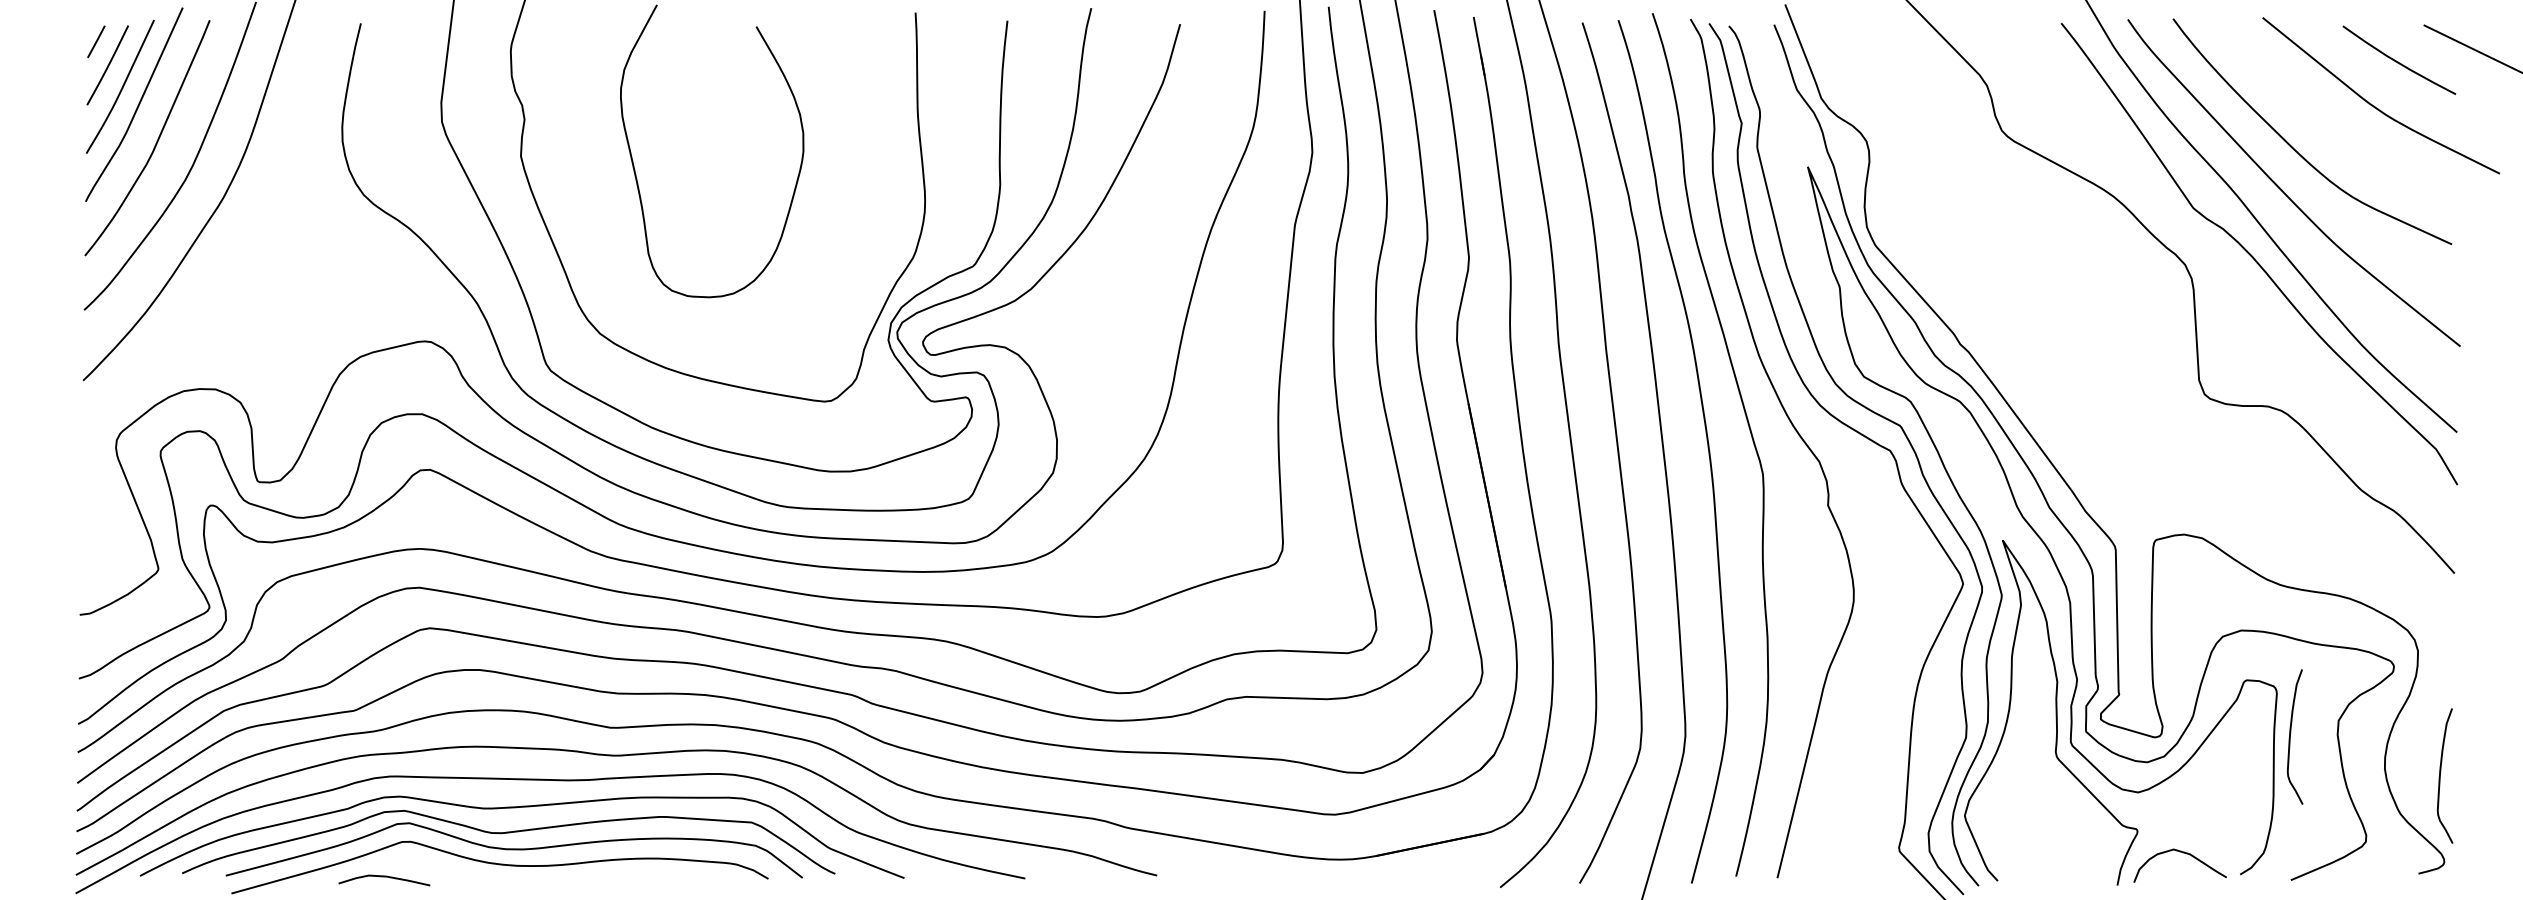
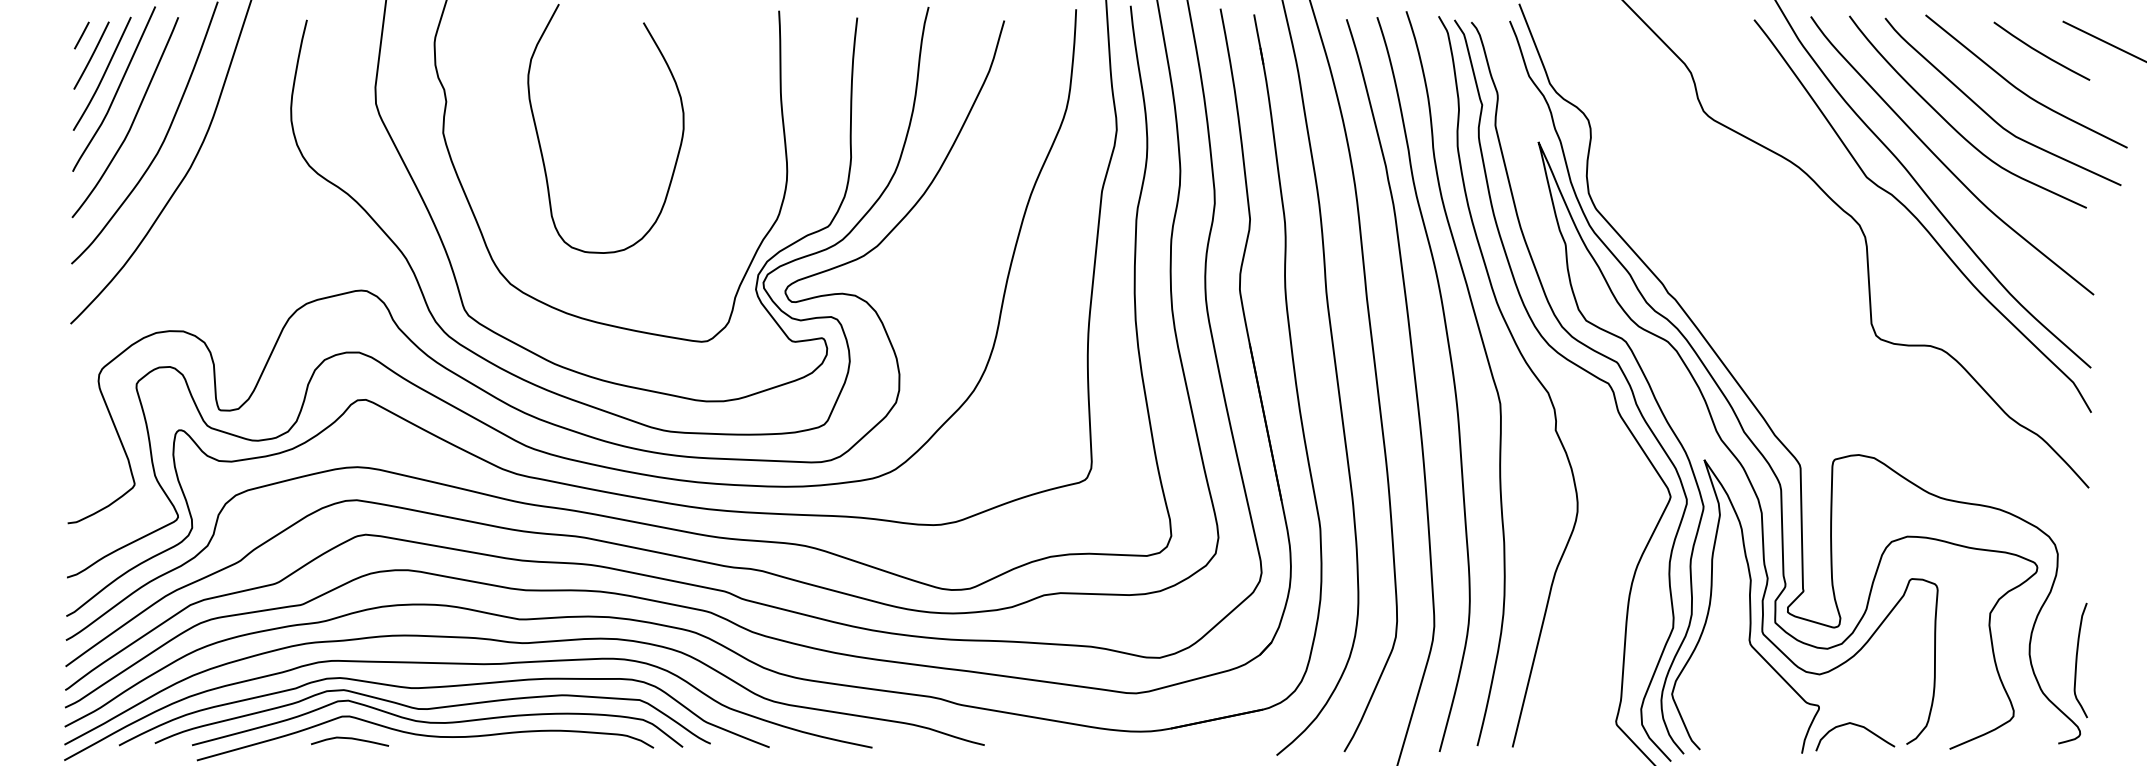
curve: (2339, 136) -> (1990, 116), added
curve: (2290, 736) -> (1949, 626), removed
curve: (384, 877) -> (350, 739), moved

